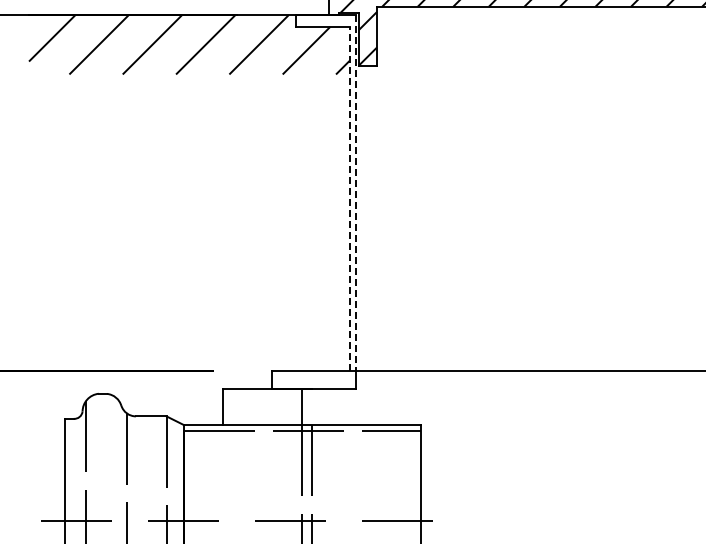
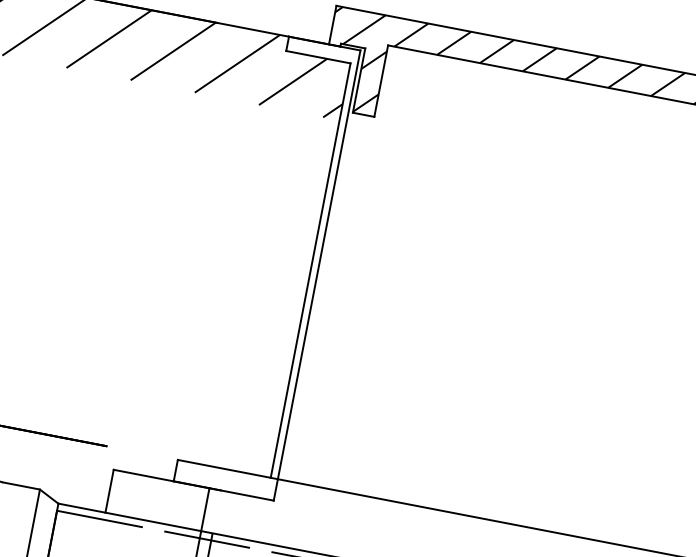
line: (355, 193) -> (318, 265), dashed -> solid
line: (349, 198) -> (310, 269), dashed -> solid

